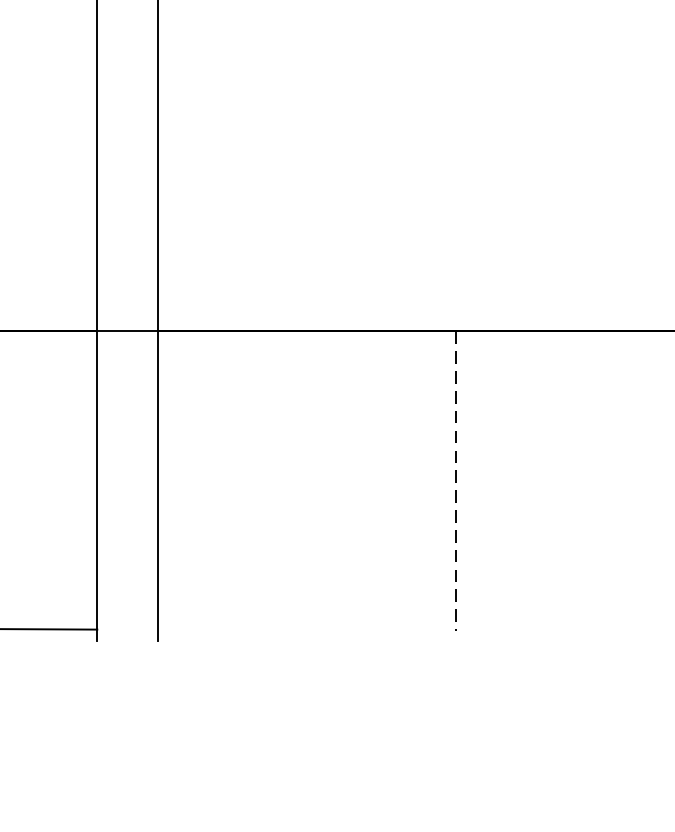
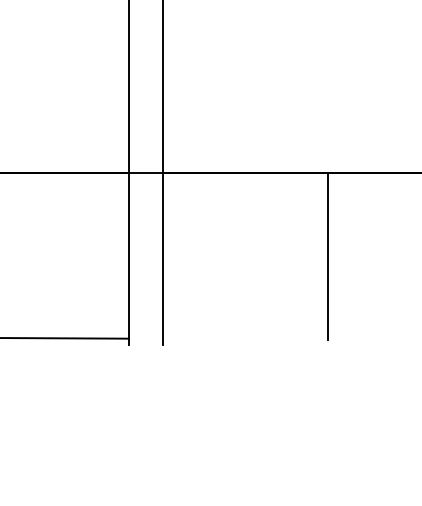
line: (455, 483) -> (327, 257), dashed -> solid

